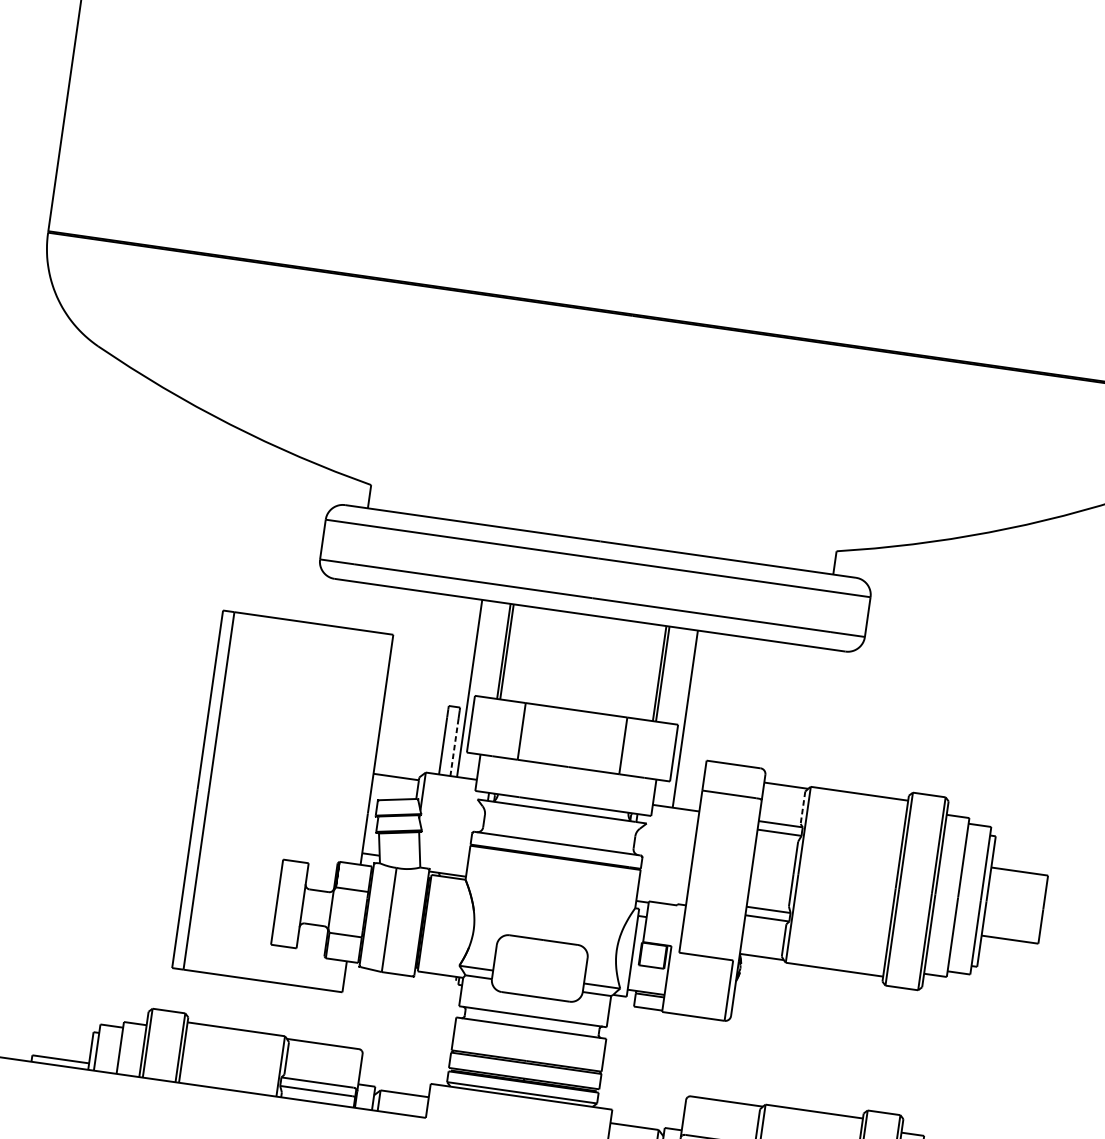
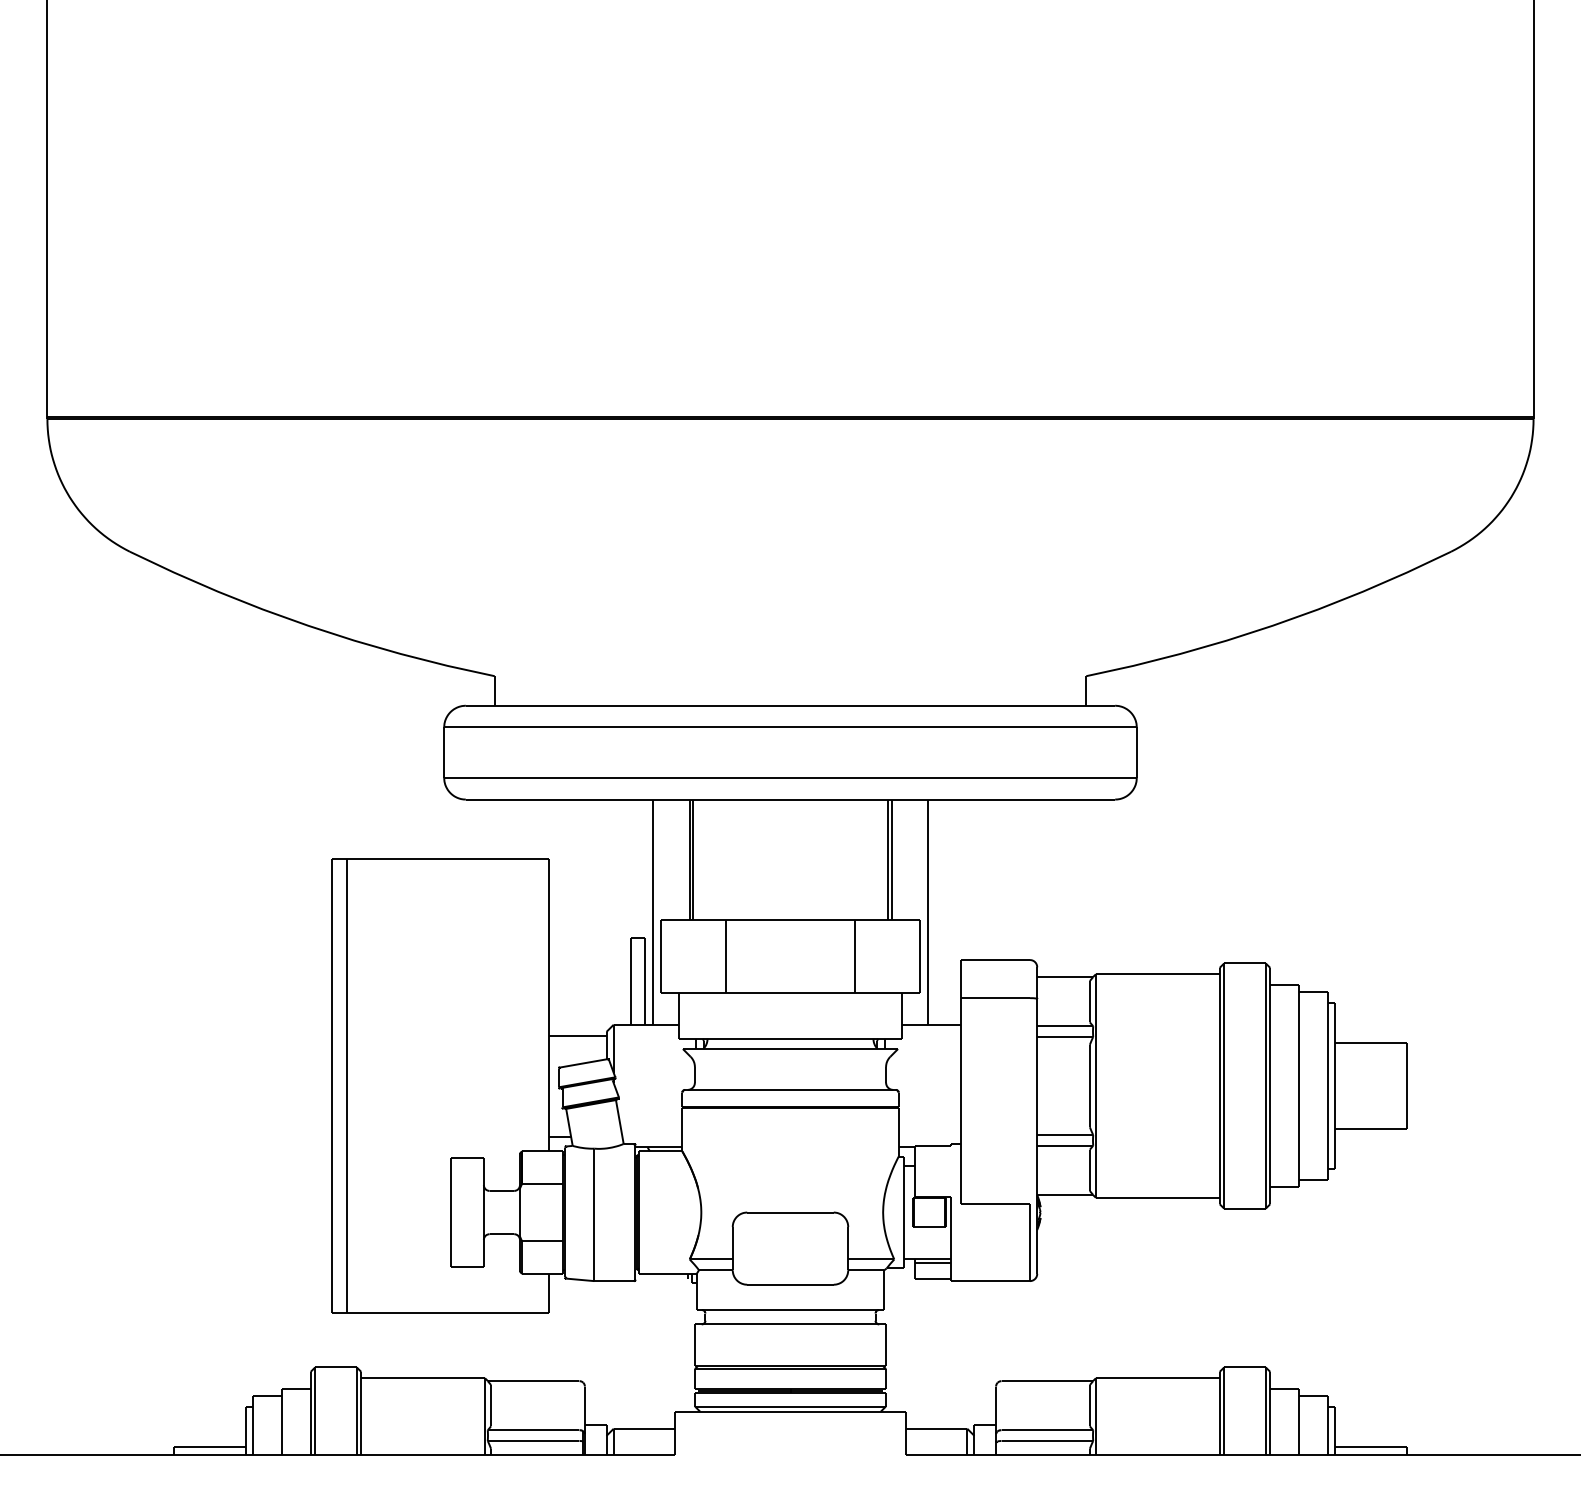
line: (454, 747) -> (644, 988), dashed -> solid
line: (802, 807) -> (1089, 1001), dashed -> solid

